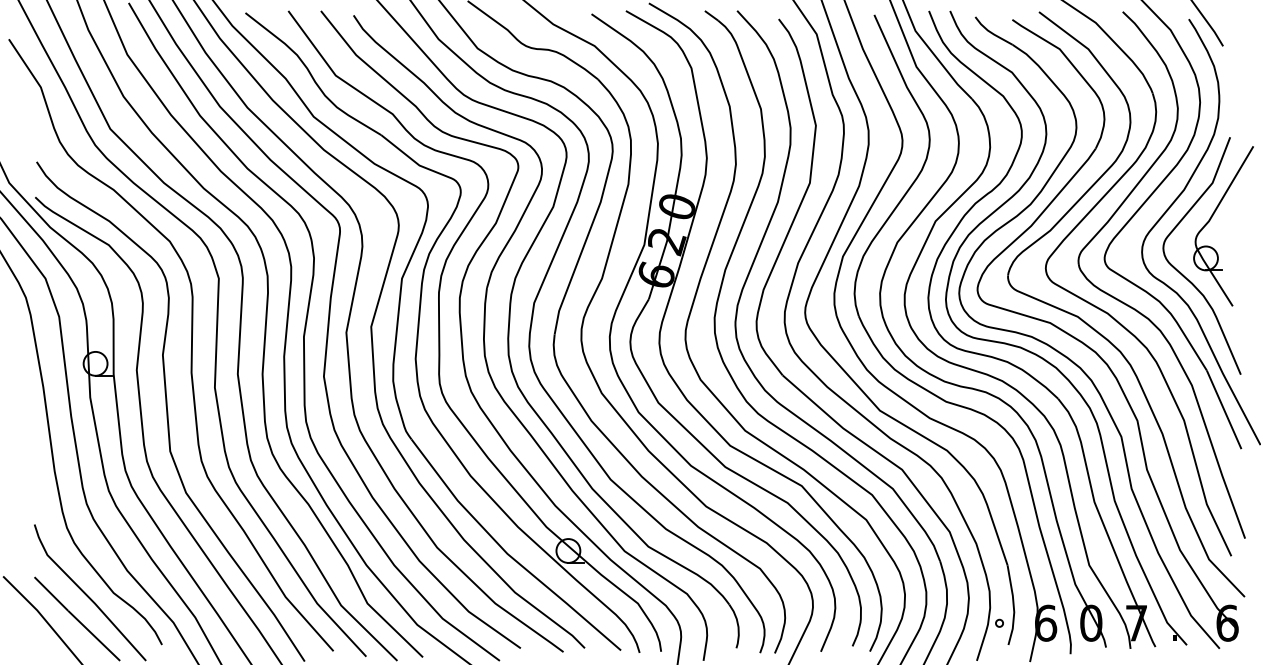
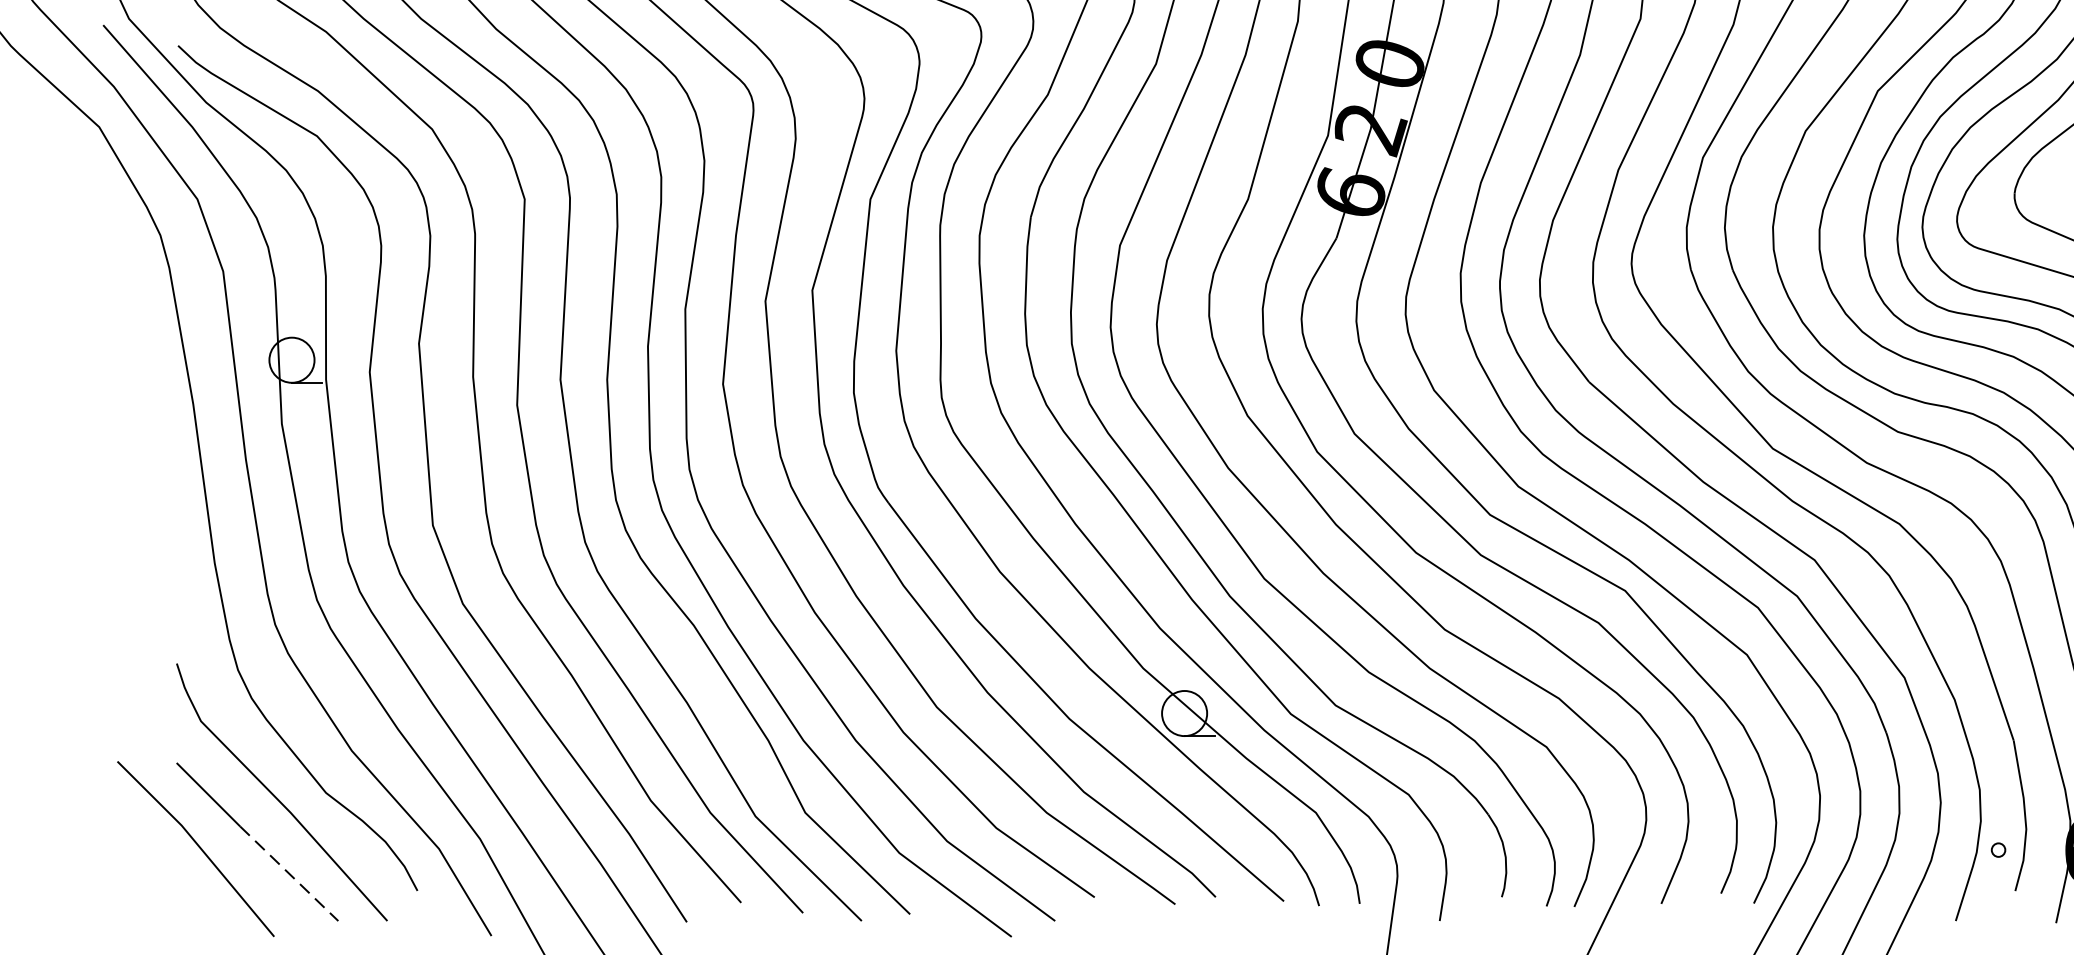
line: (94, 636) -> (289, 874), solid -> dashed

